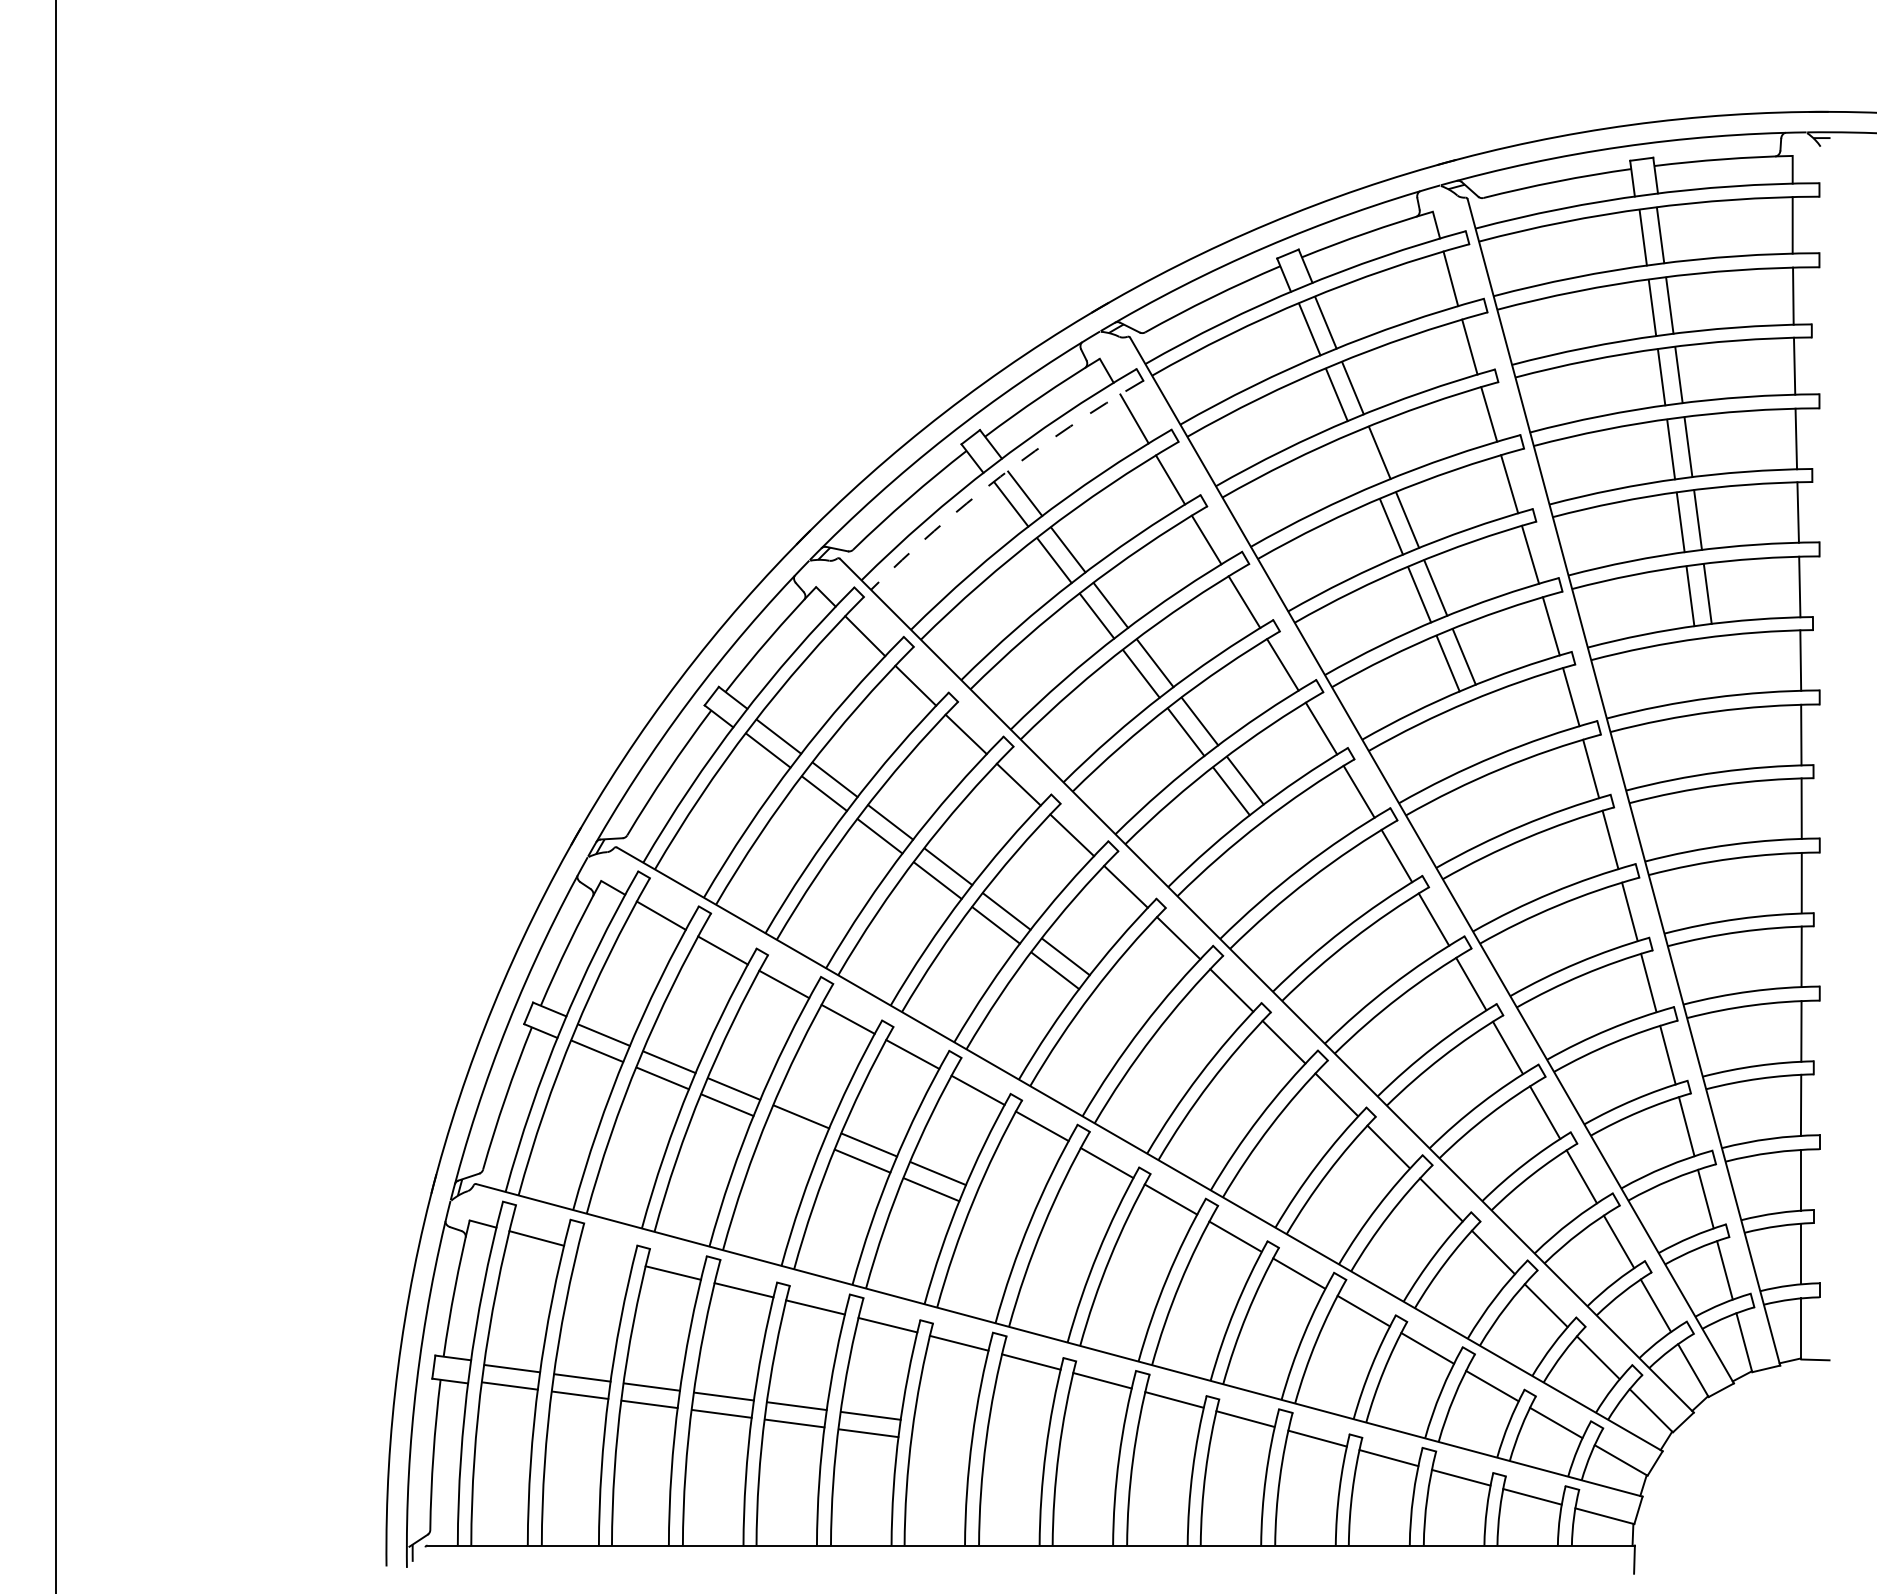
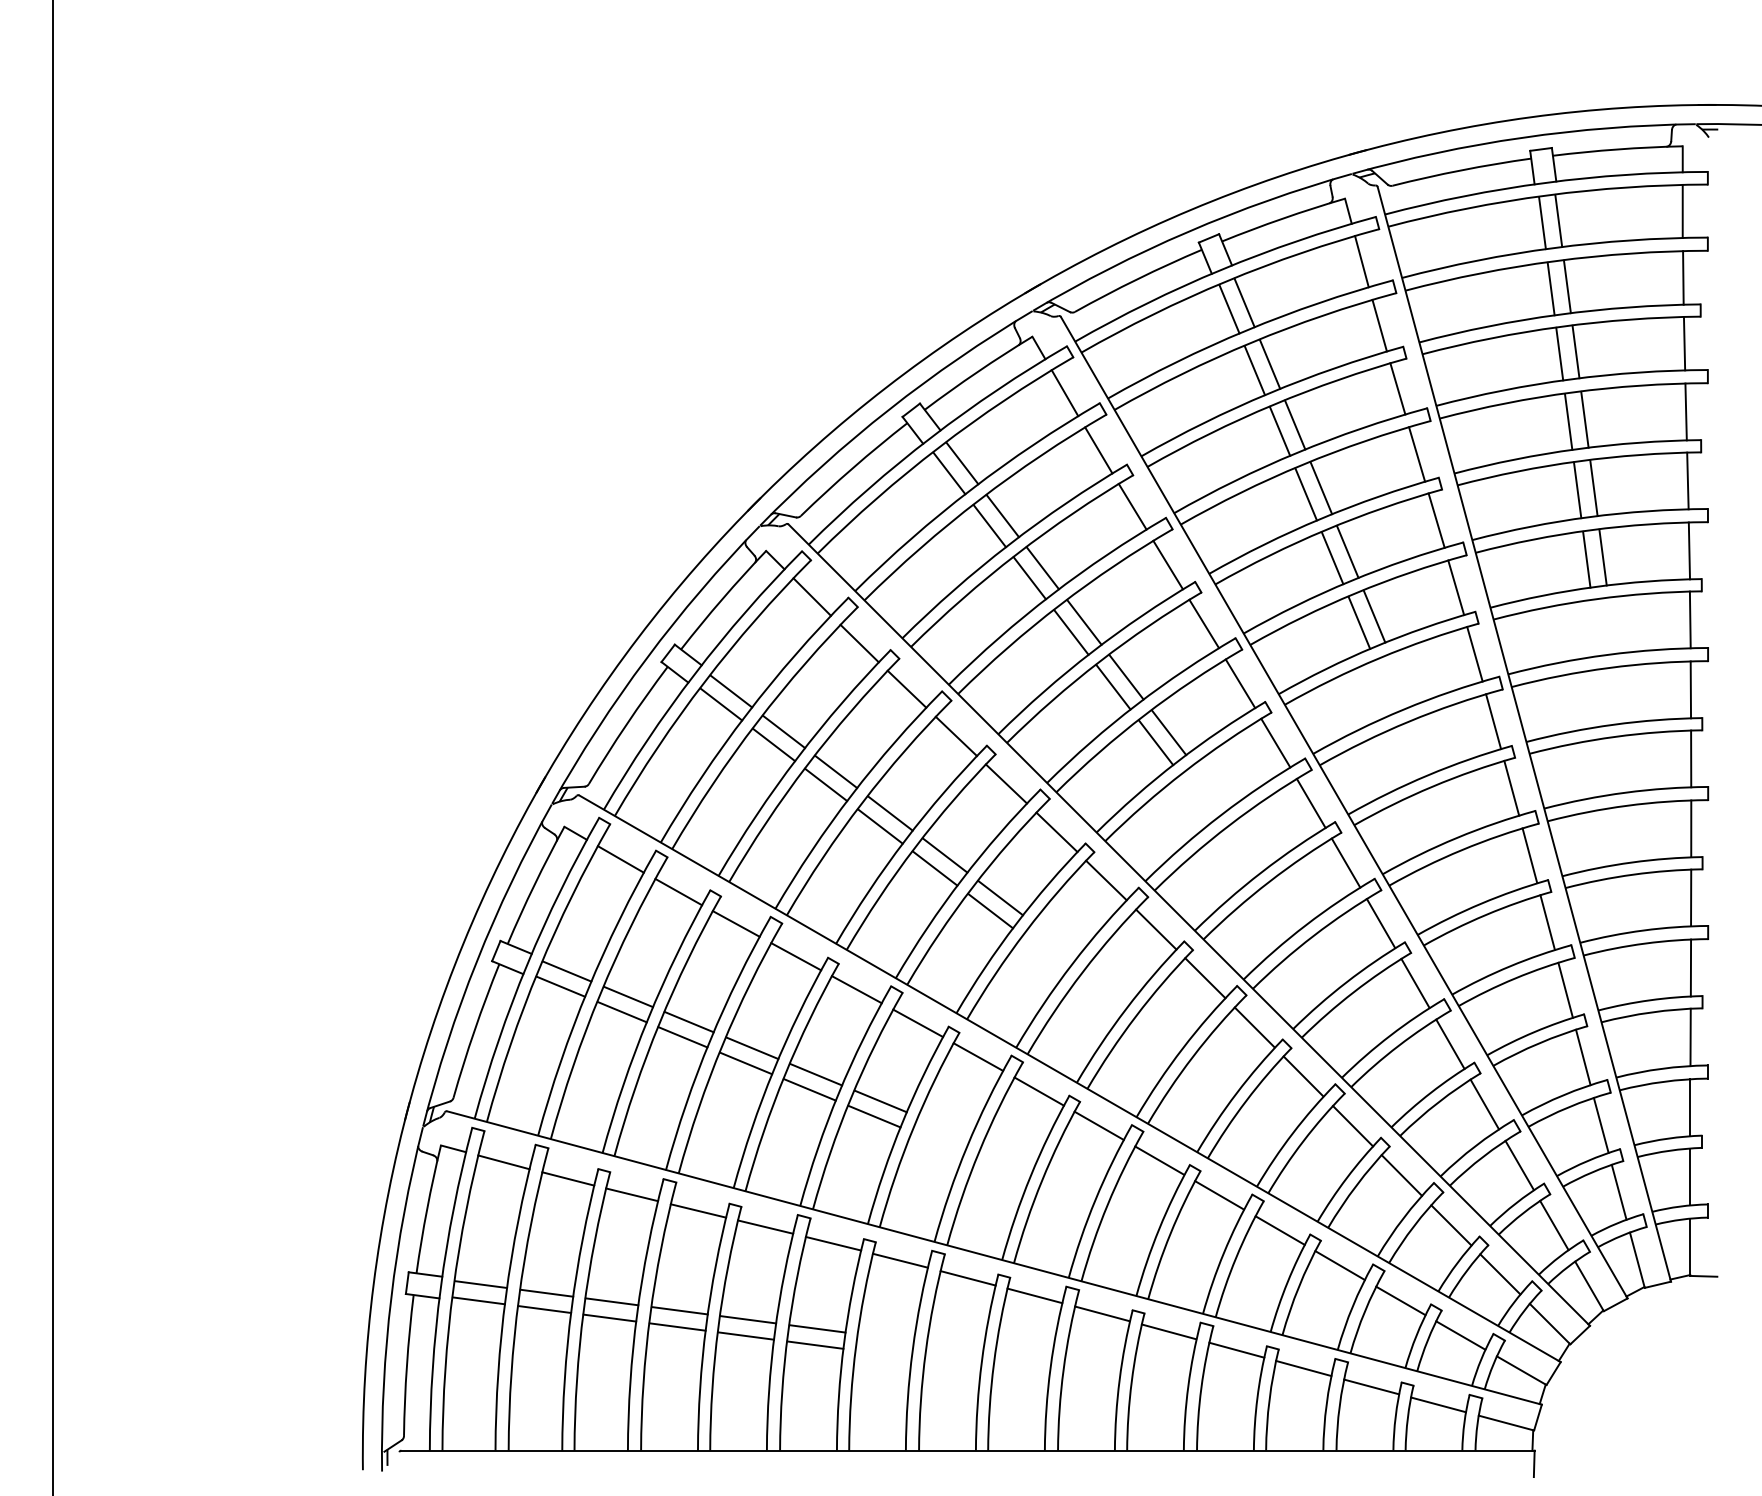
line: (1363, 459) -> (1279, 431), added
arc: (1000, 476) -> (939, 447), dashed -> solid
line: (794, 1132) -> (745, 1062), added
line: (605, 1256) -> (568, 1179), added

